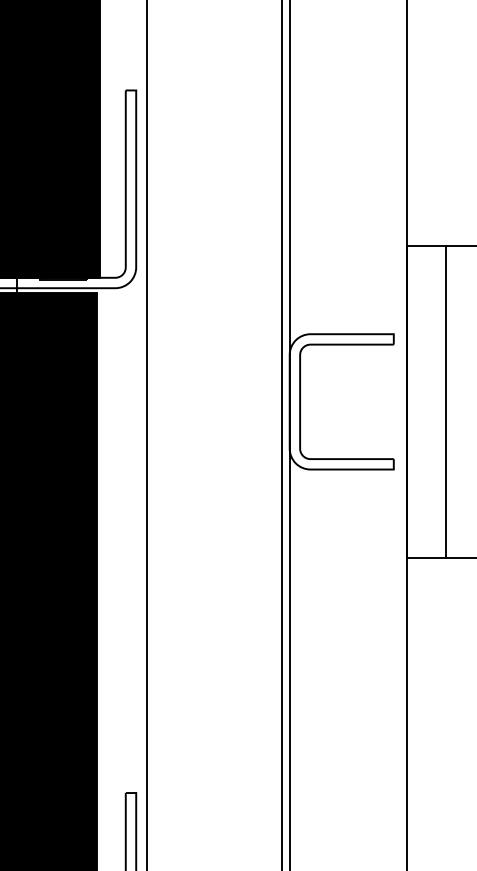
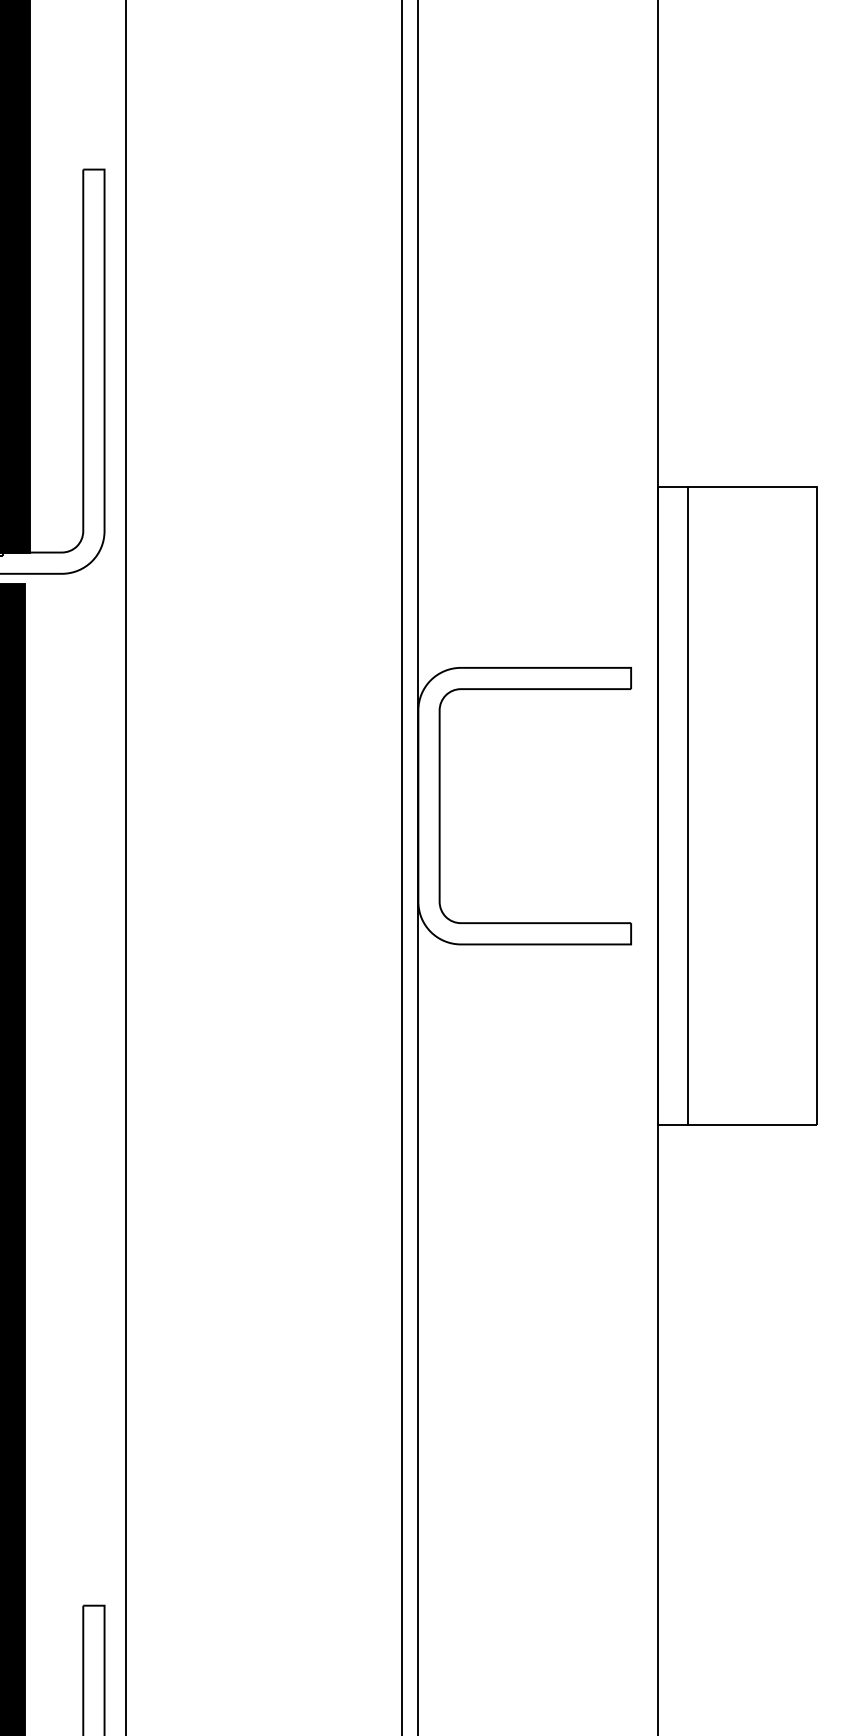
line: (445, 401) -> (687, 805), moved

